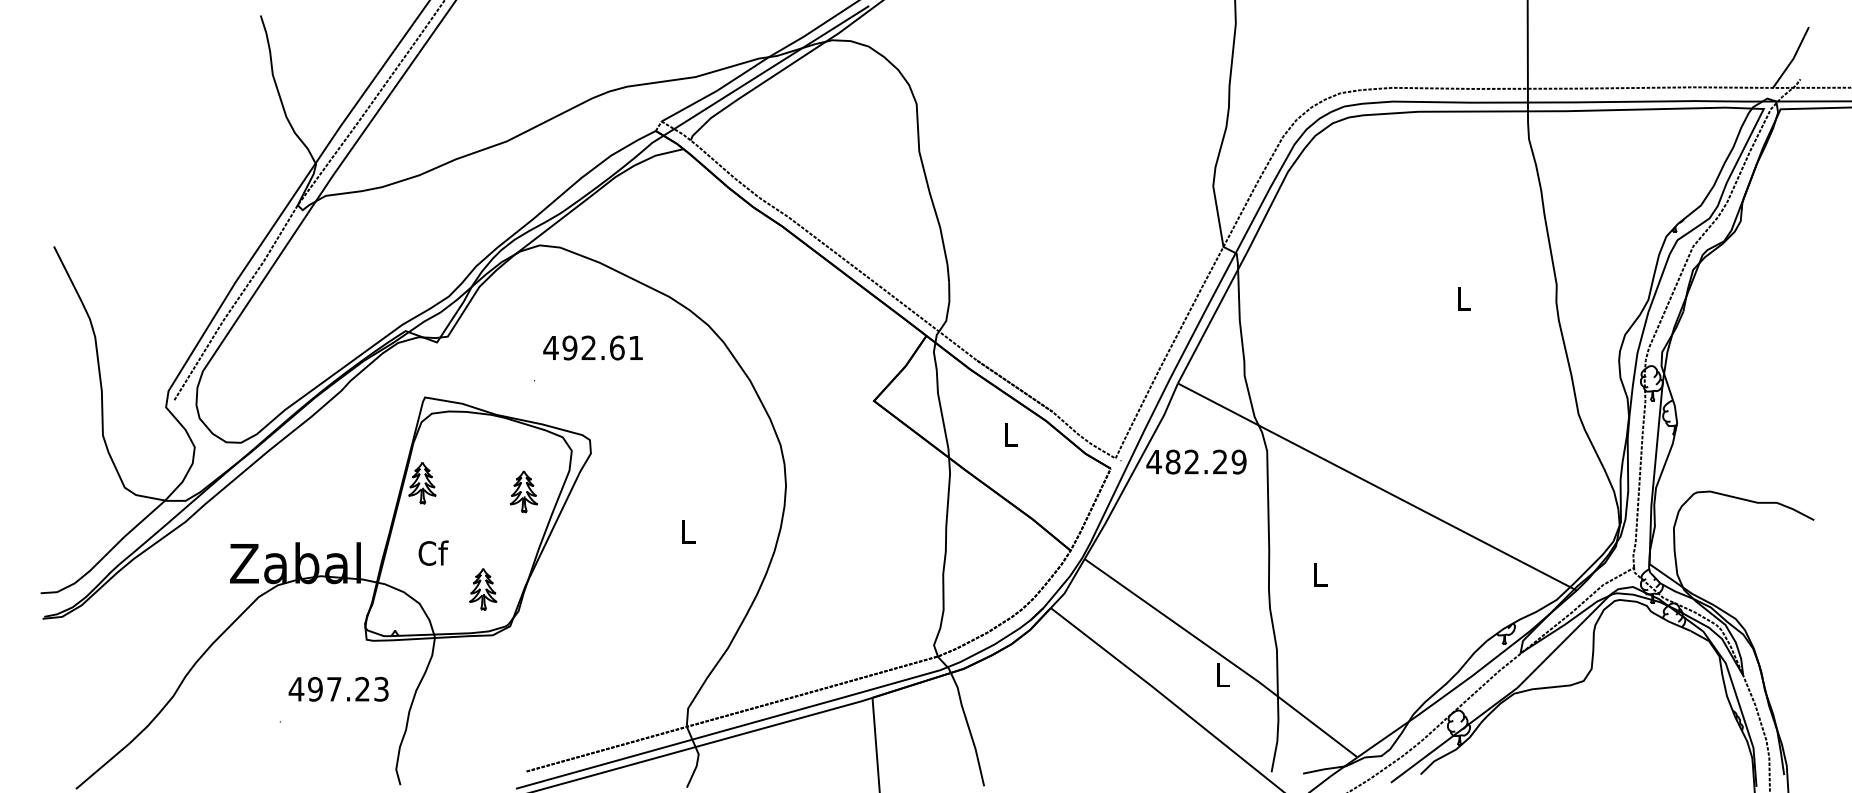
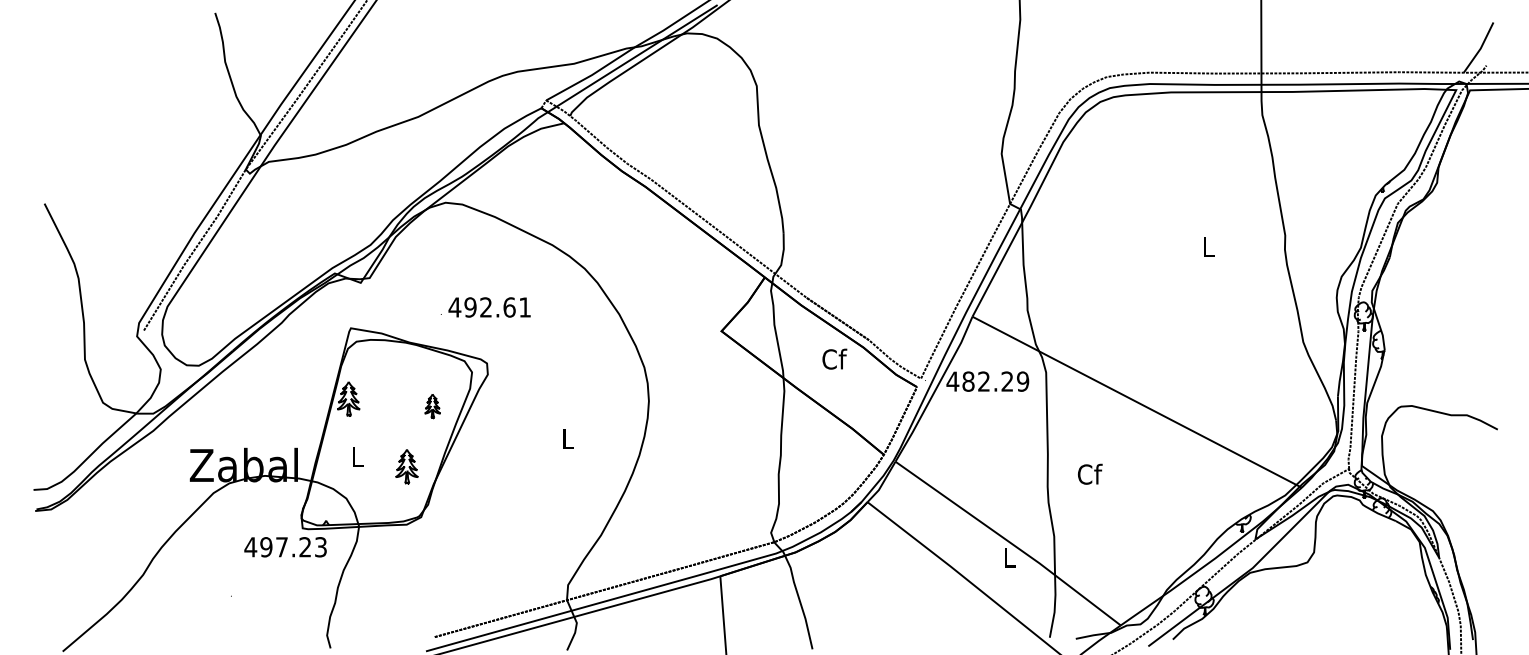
text: (592, 348) -> (489, 307), moved
text: (1010, 434) -> (834, 358), L -> Cf
part: (523, 492) -> (432, 406), size x0.7
text: (433, 552) -> (357, 456), Cf -> L
text: (1319, 573) -> (1089, 473), L -> Cf
part: (482, 589) -> (406, 466), moved
text: (338, 689) -> (285, 547), moved

